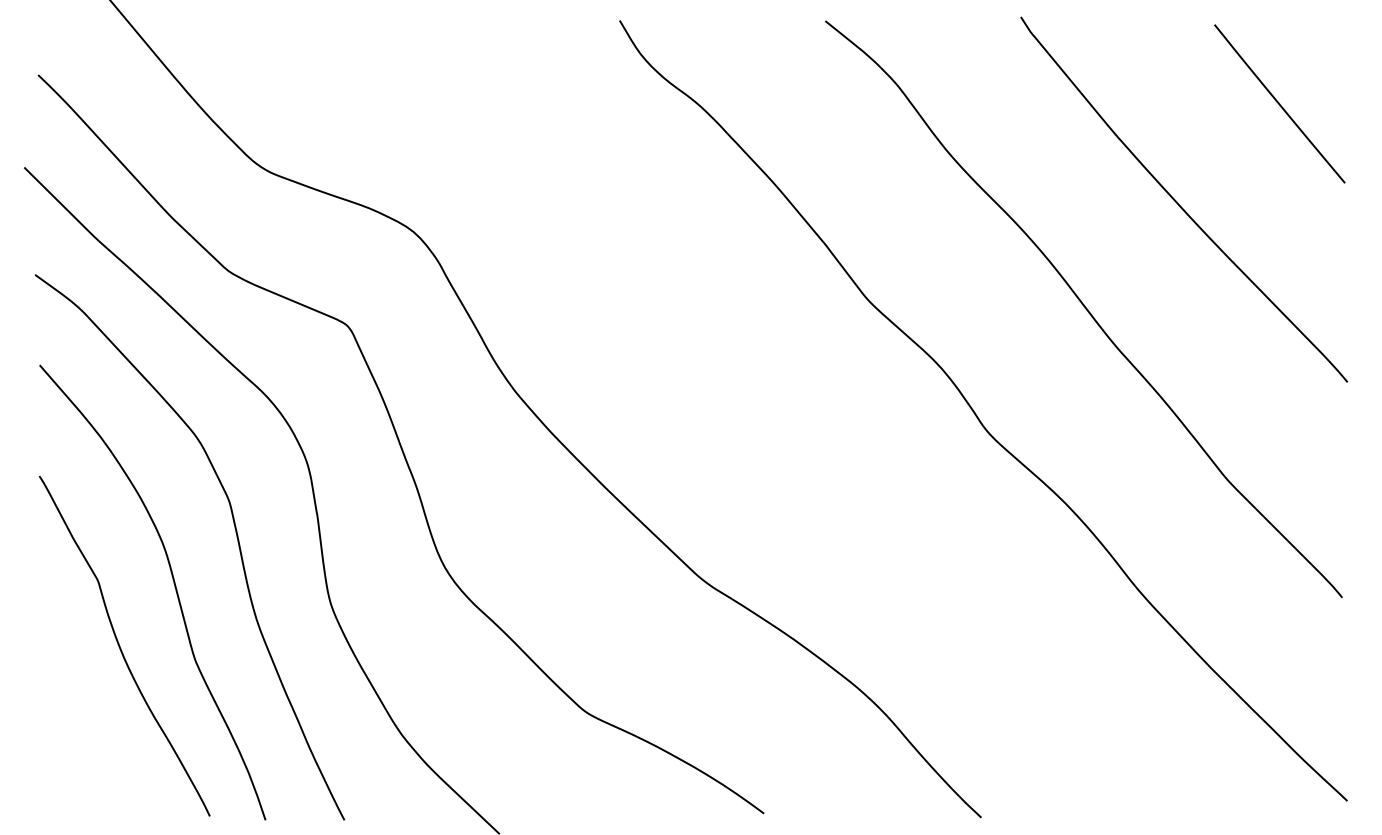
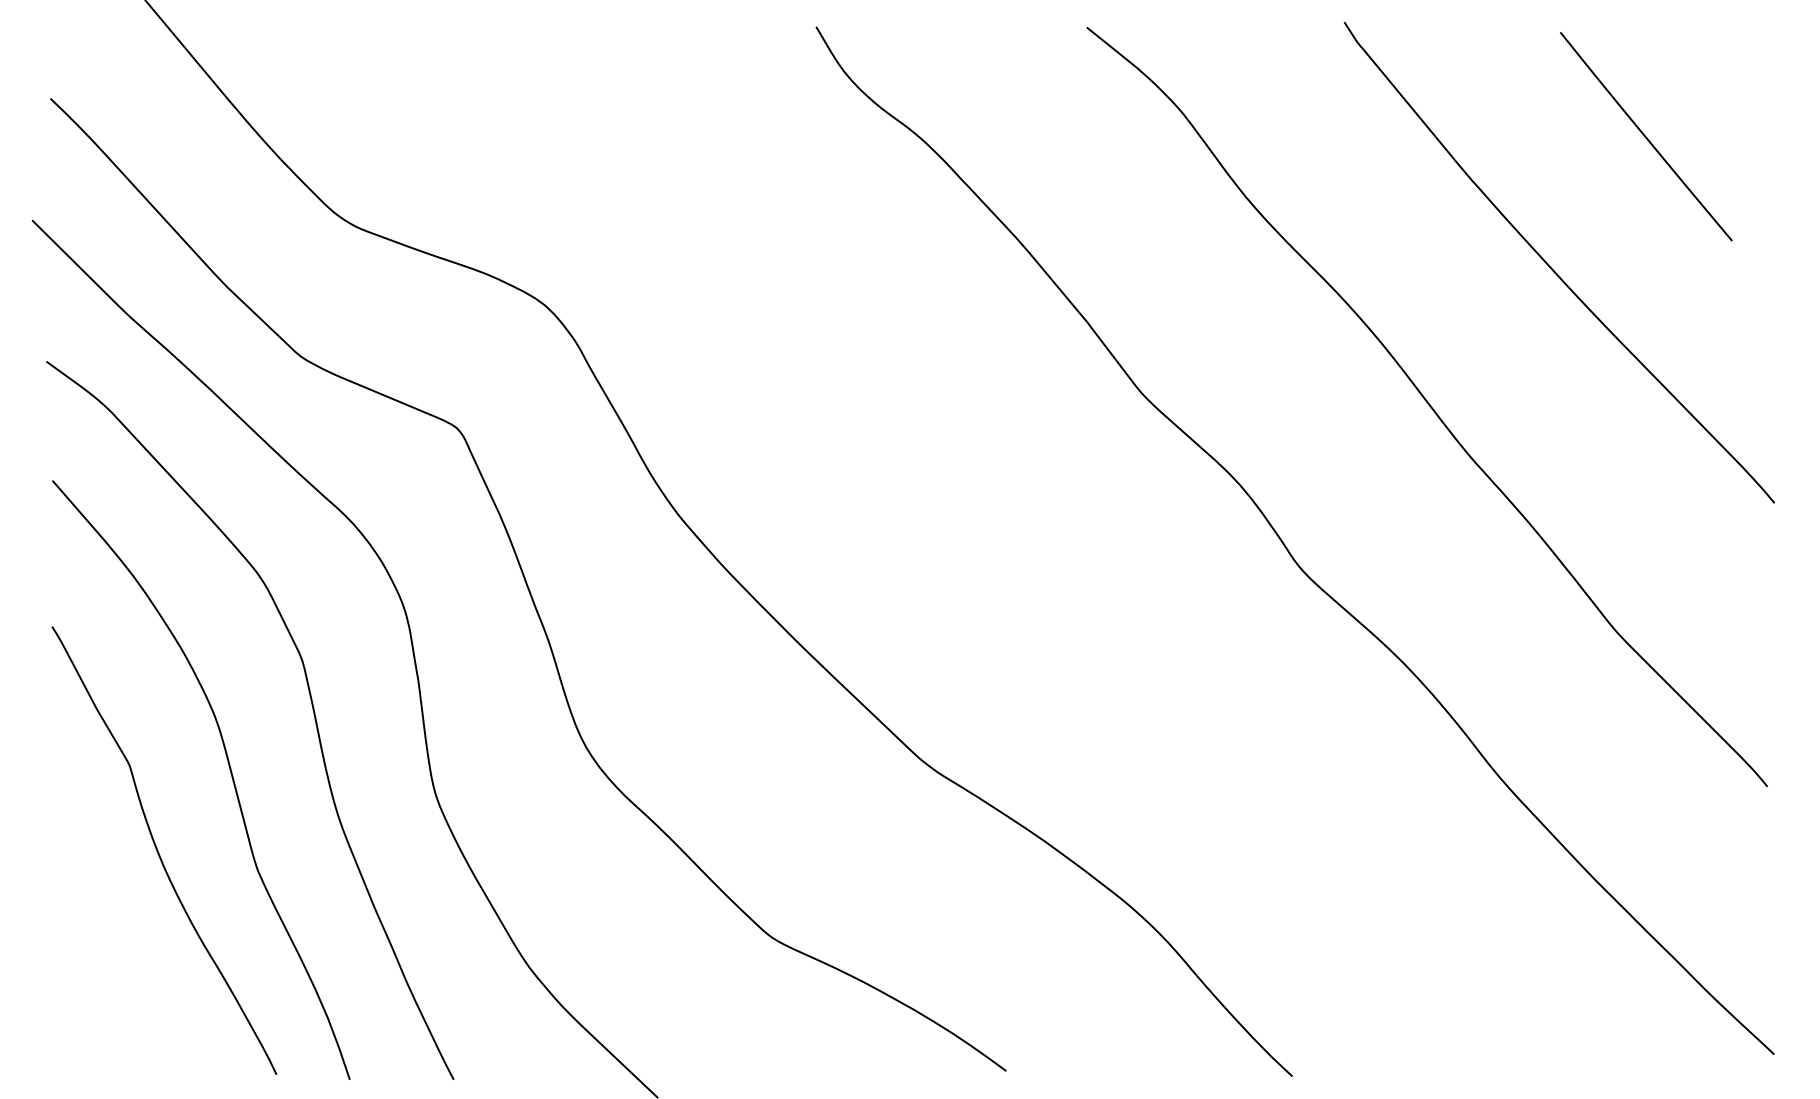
line: (1279, 103) -> (1646, 136), moved

